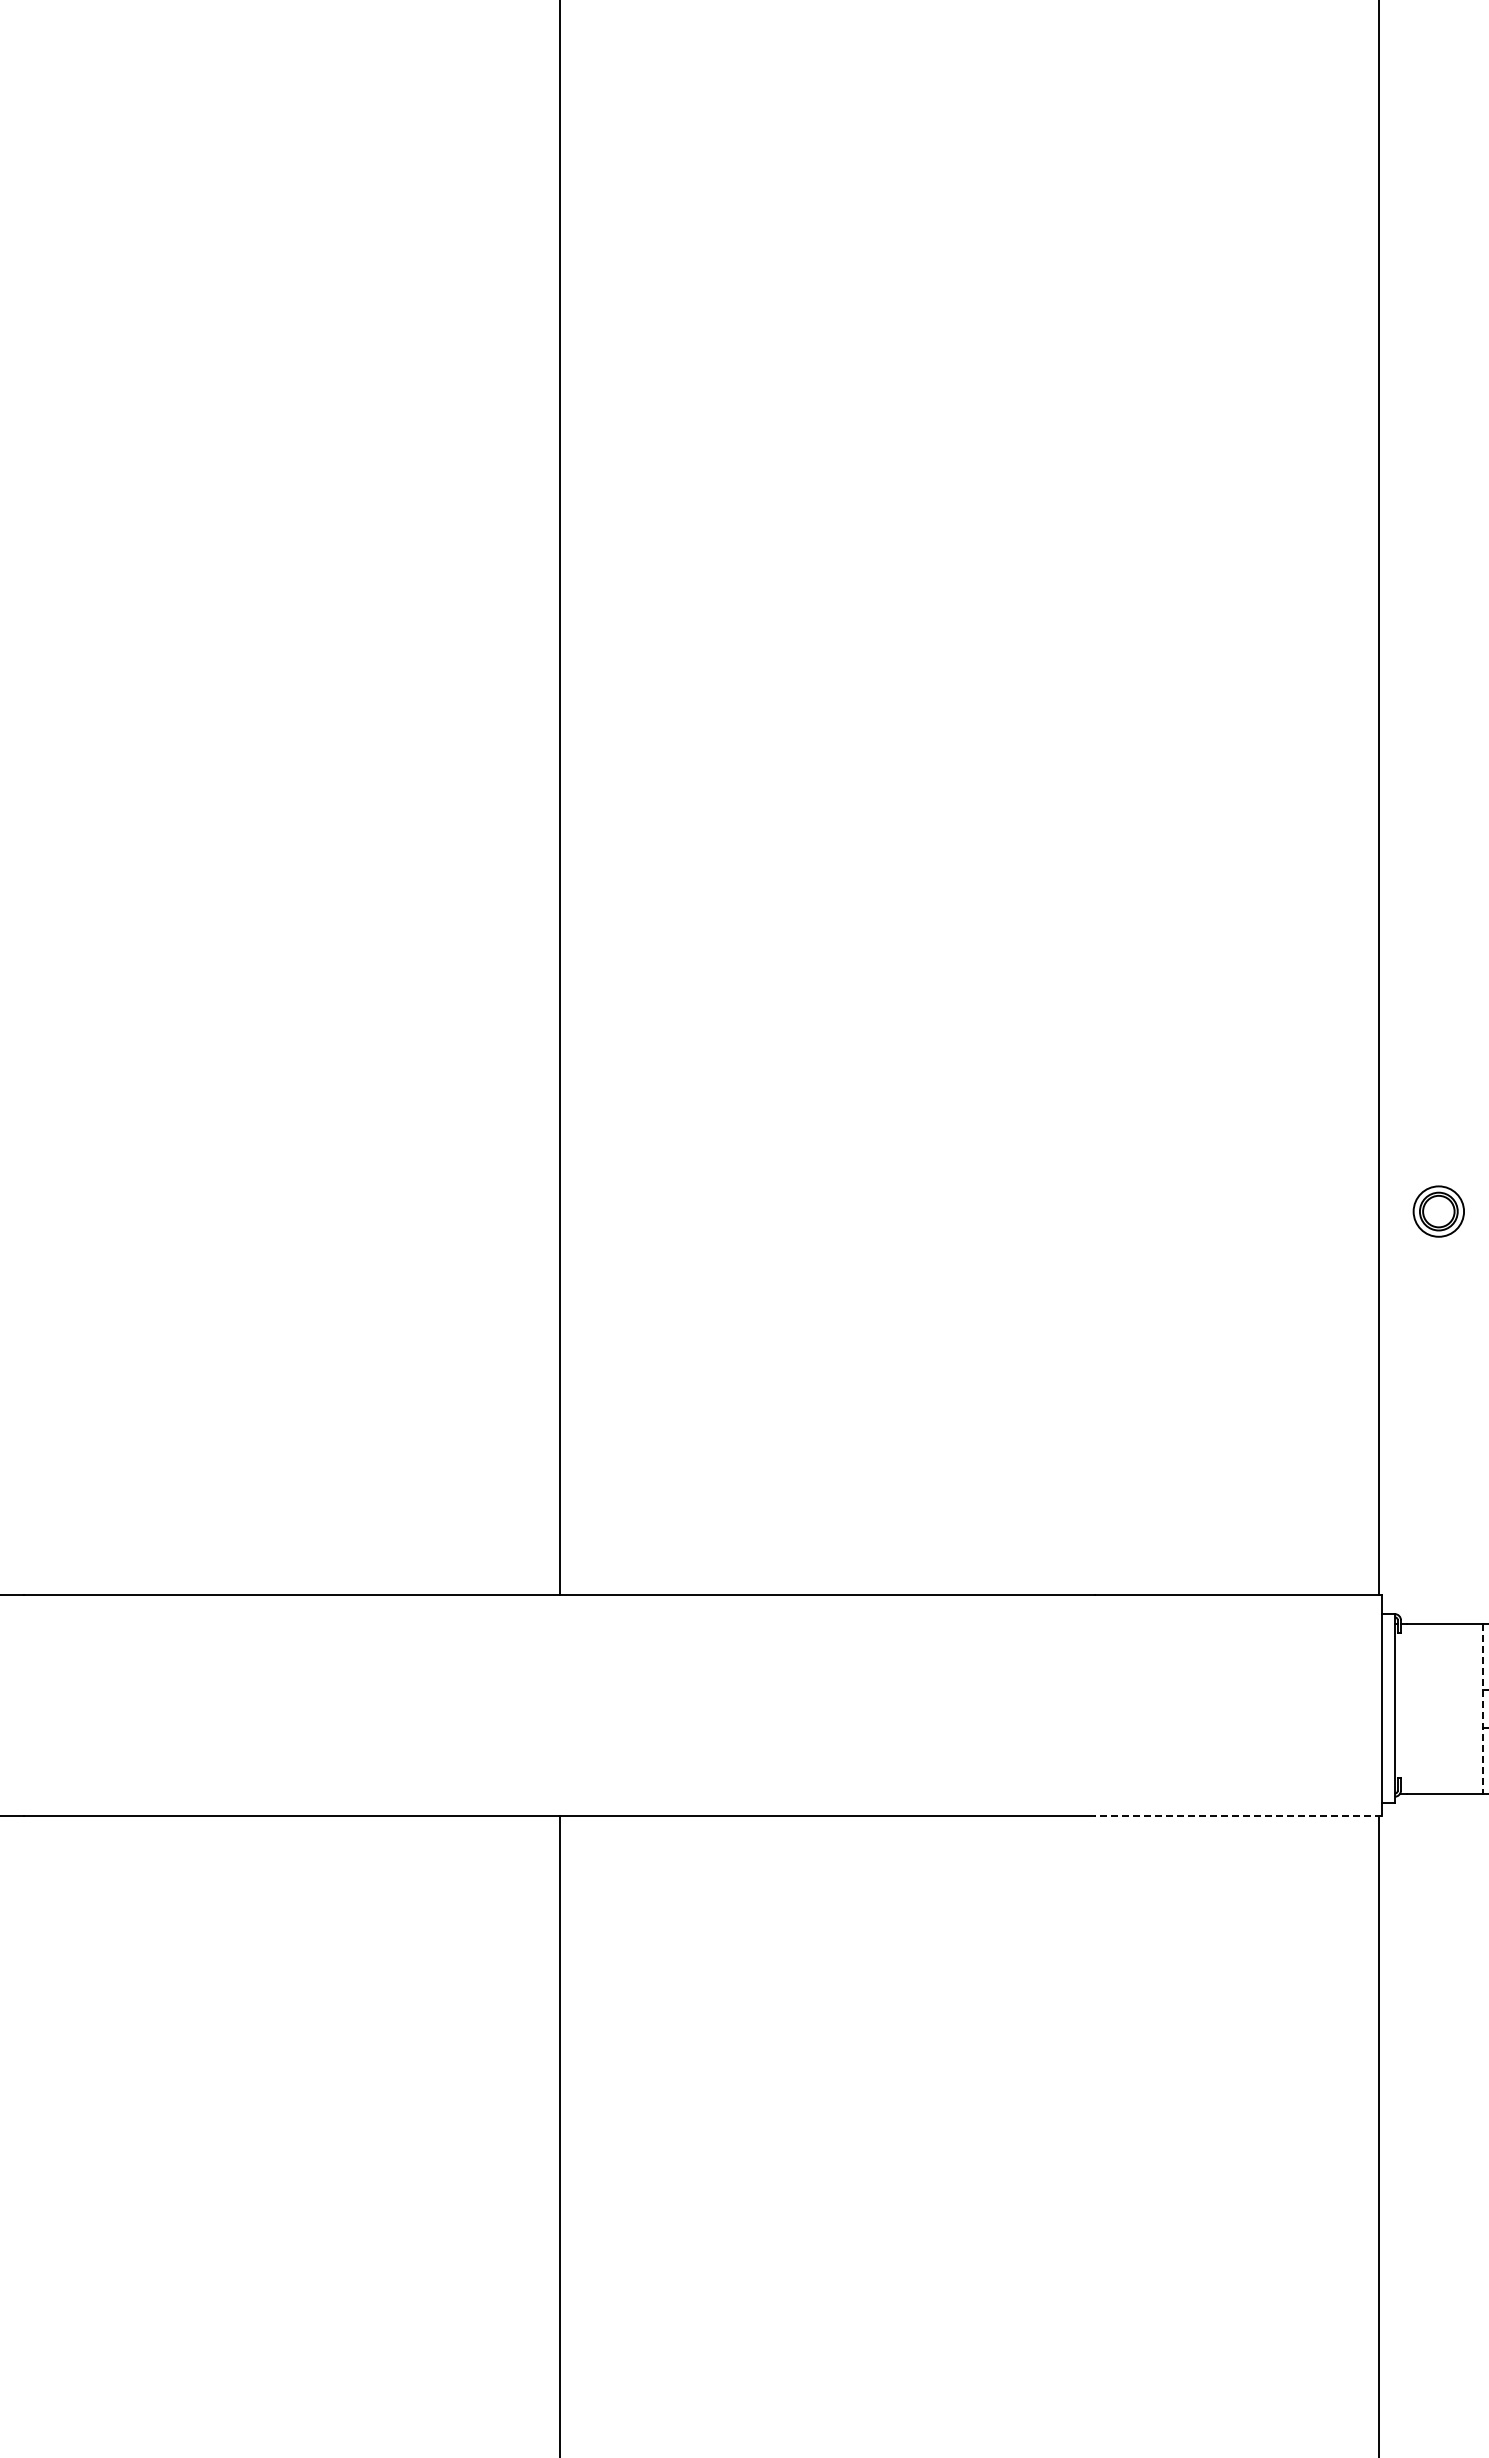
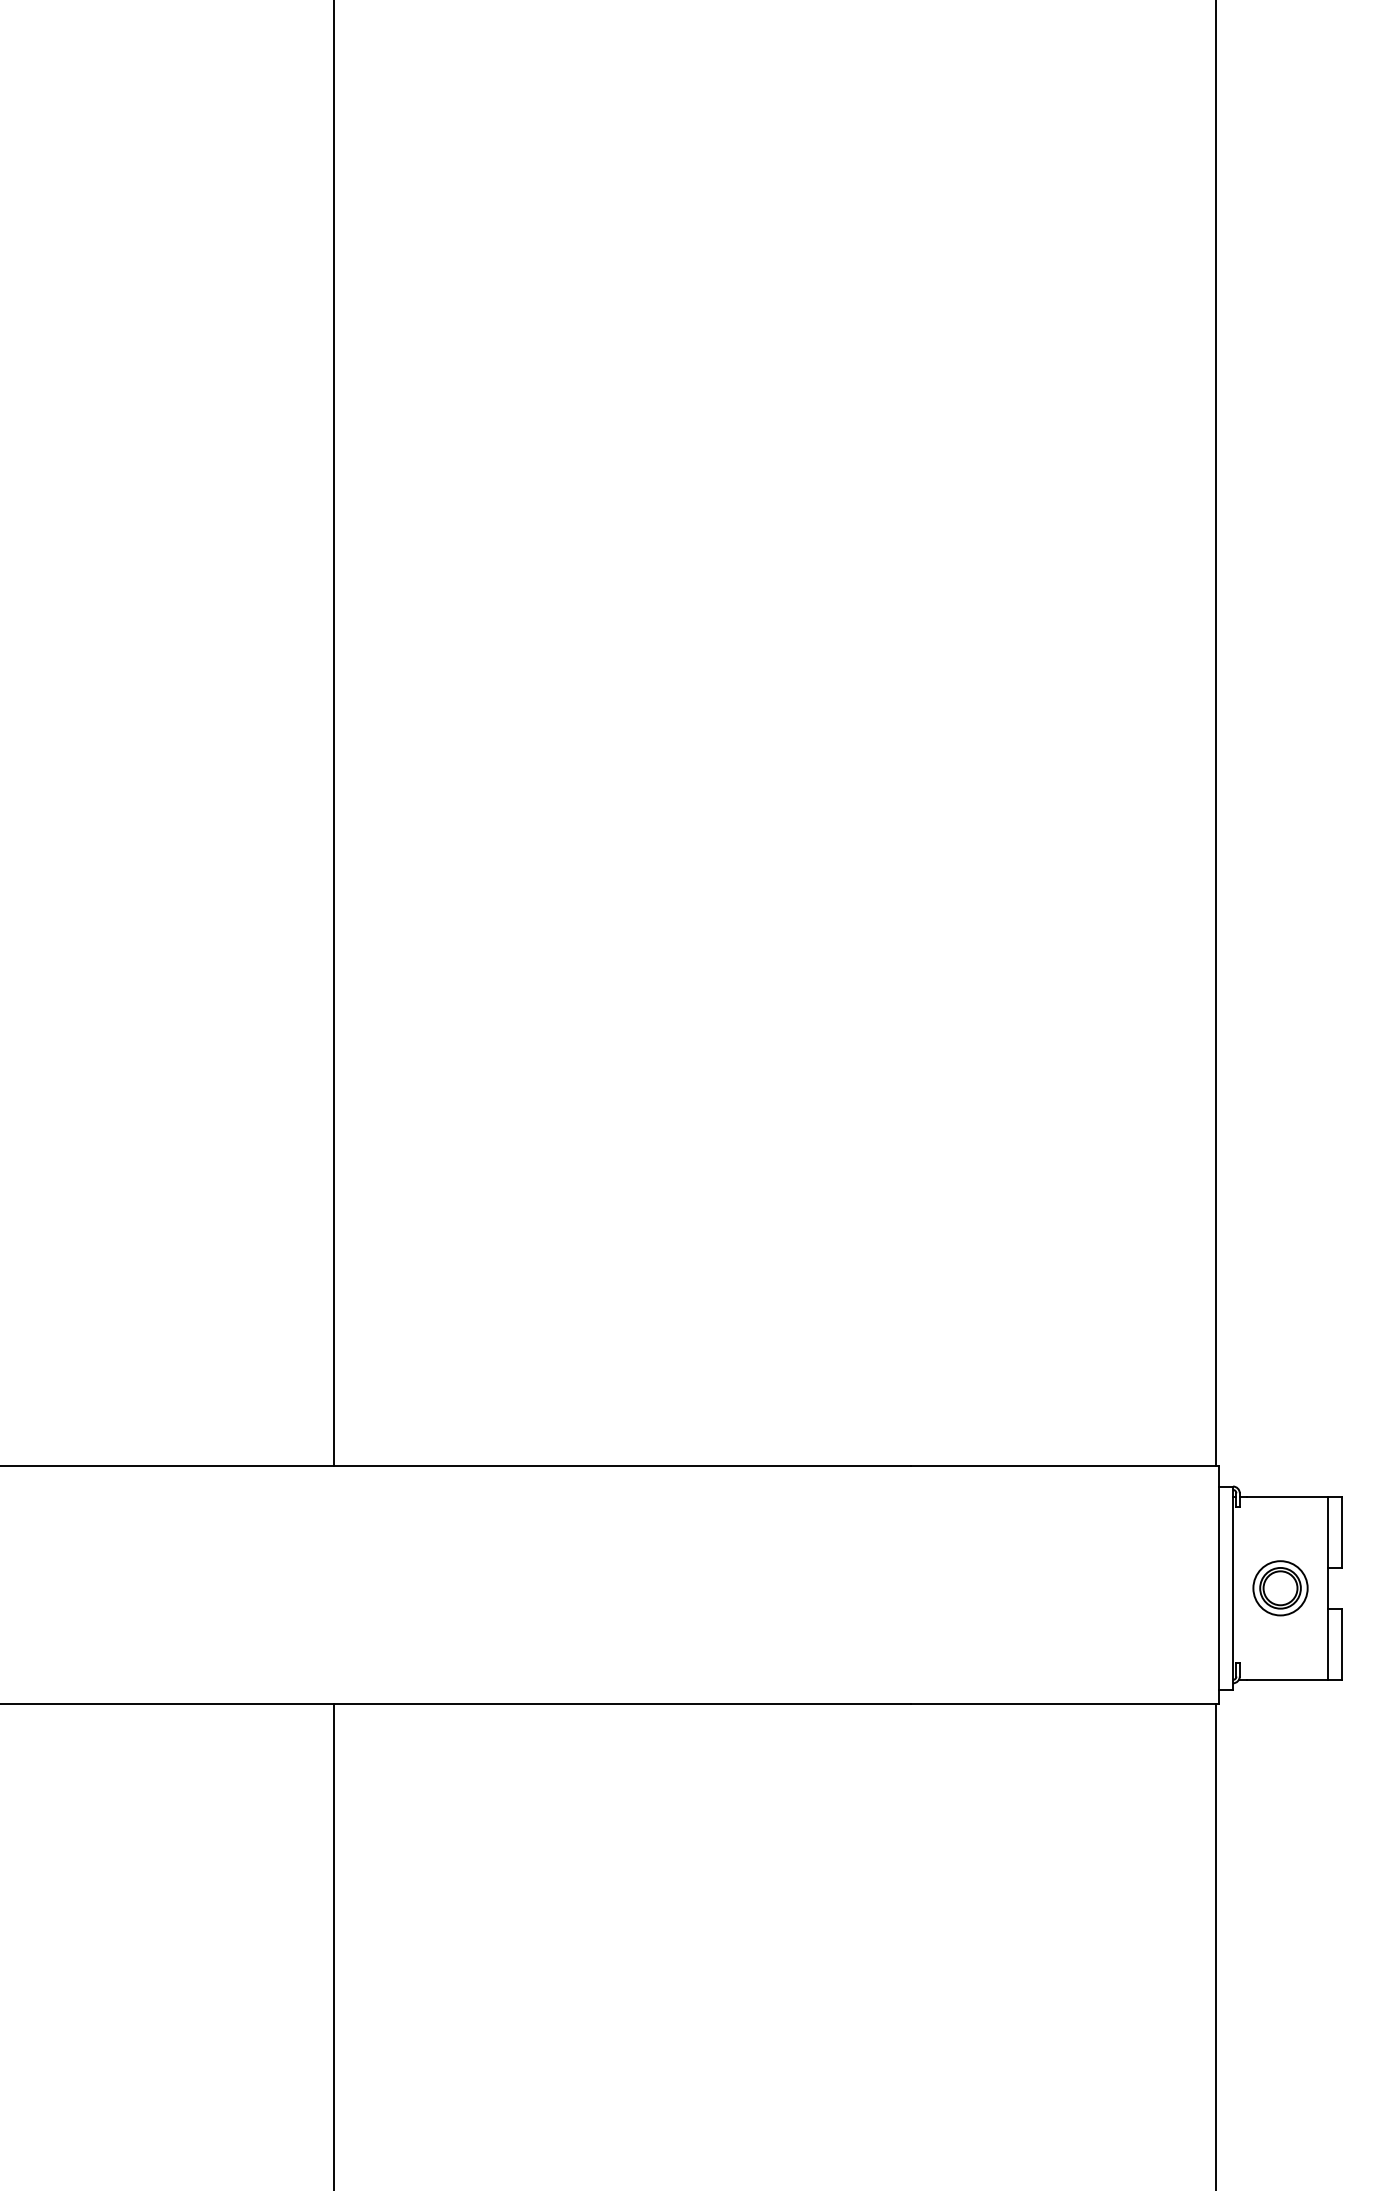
part: (1438, 1211) -> (1280, 1588), moved
line: (1482, 1709) -> (1327, 1589), dashed -> solid
line: (1238, 1815) -> (1064, 1703), dashed -> solid

